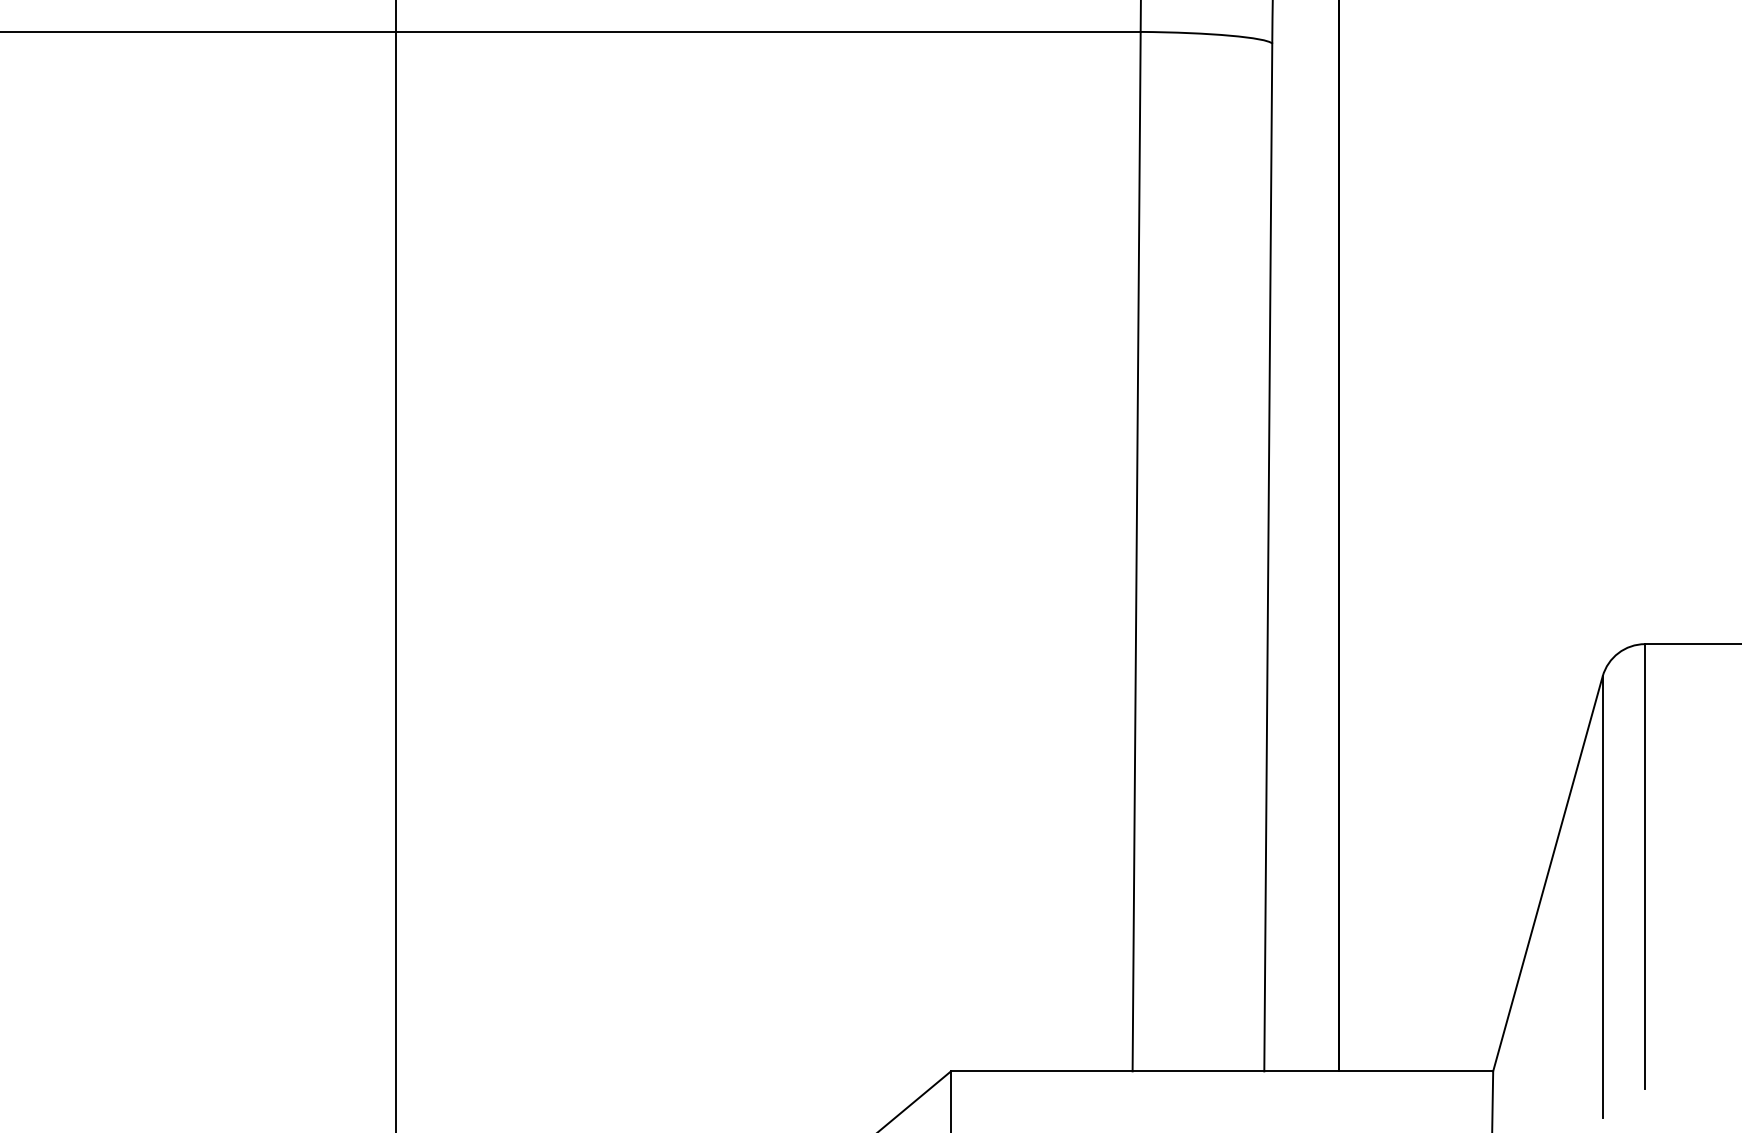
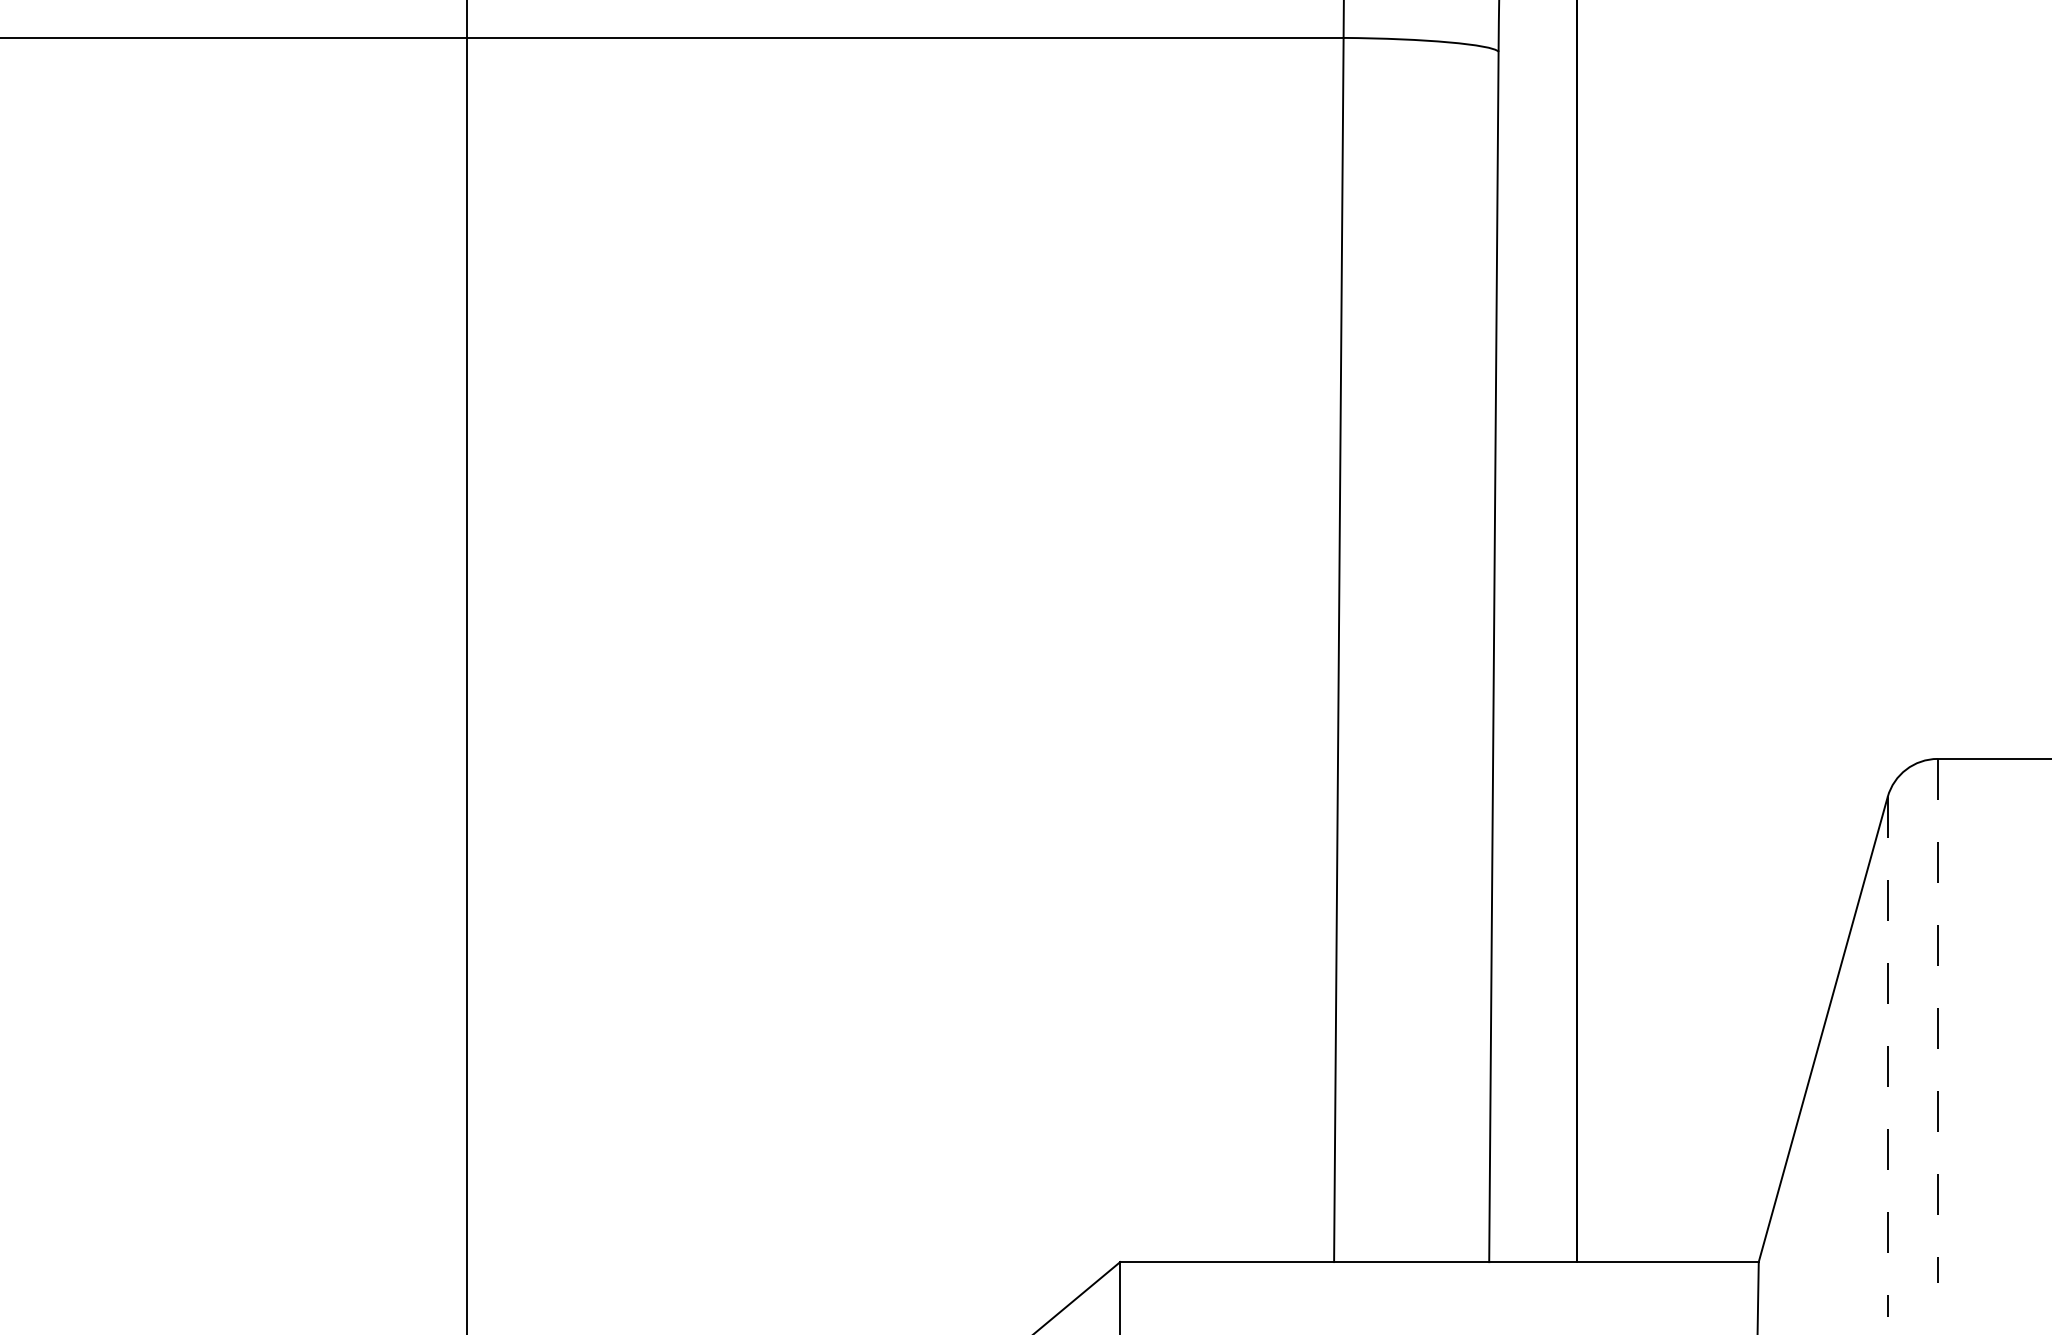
line: (1644, 867) -> (1937, 1021), solid -> dashed
line: (1602, 897) -> (1887, 1057), solid -> dashed

